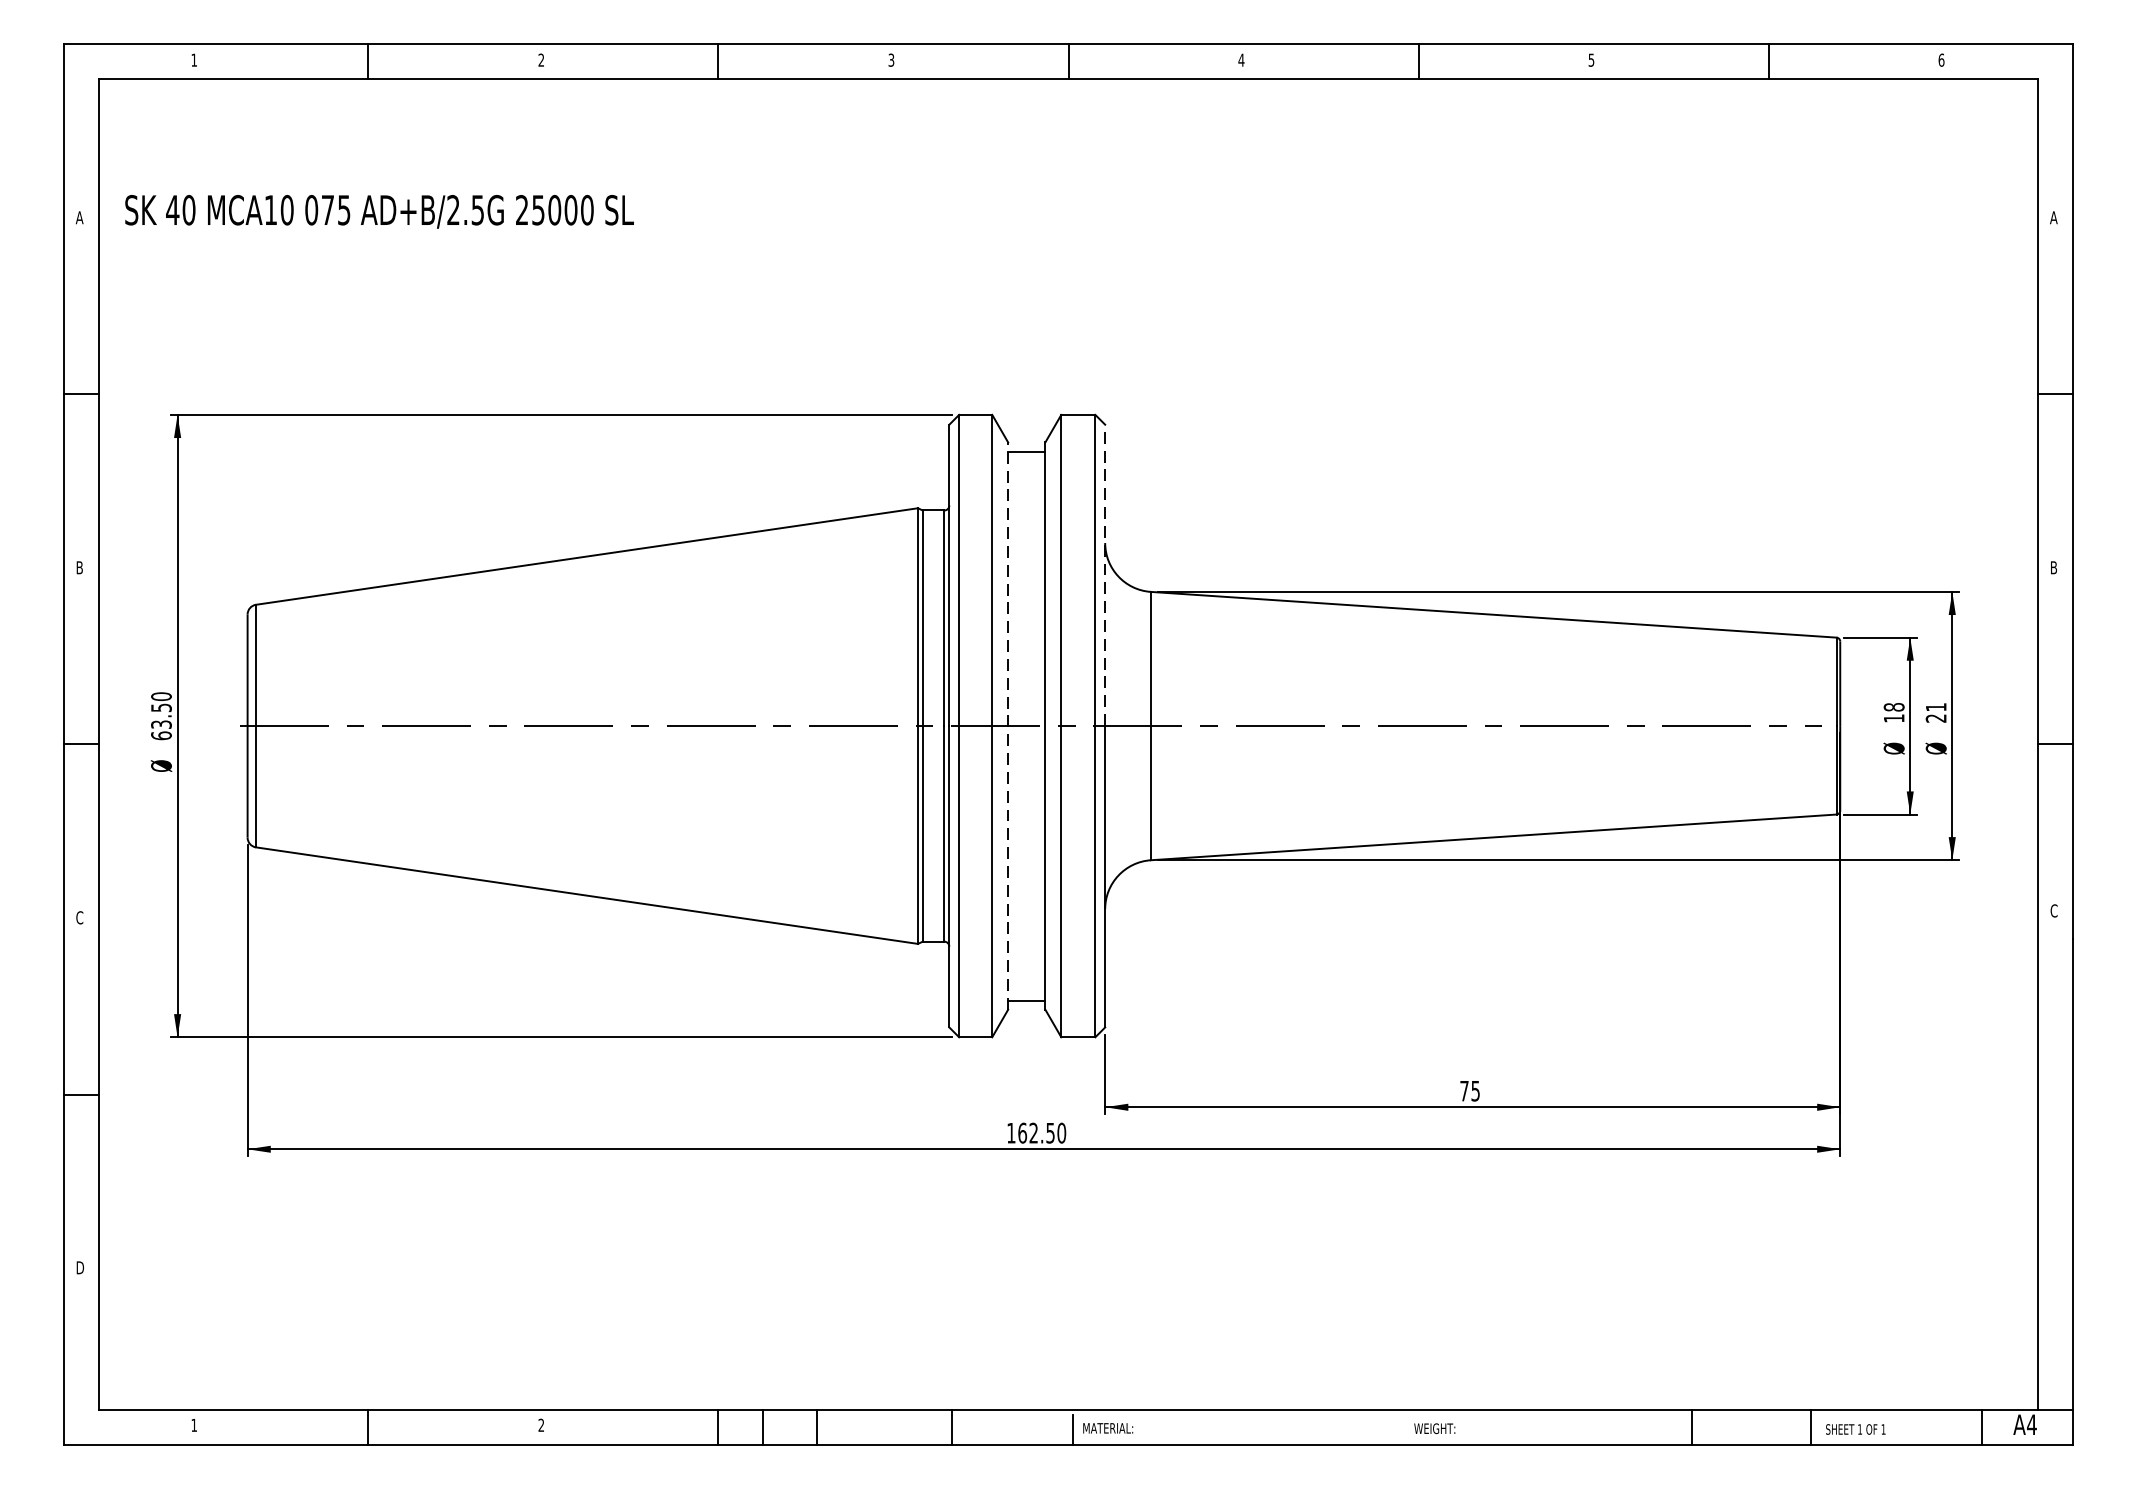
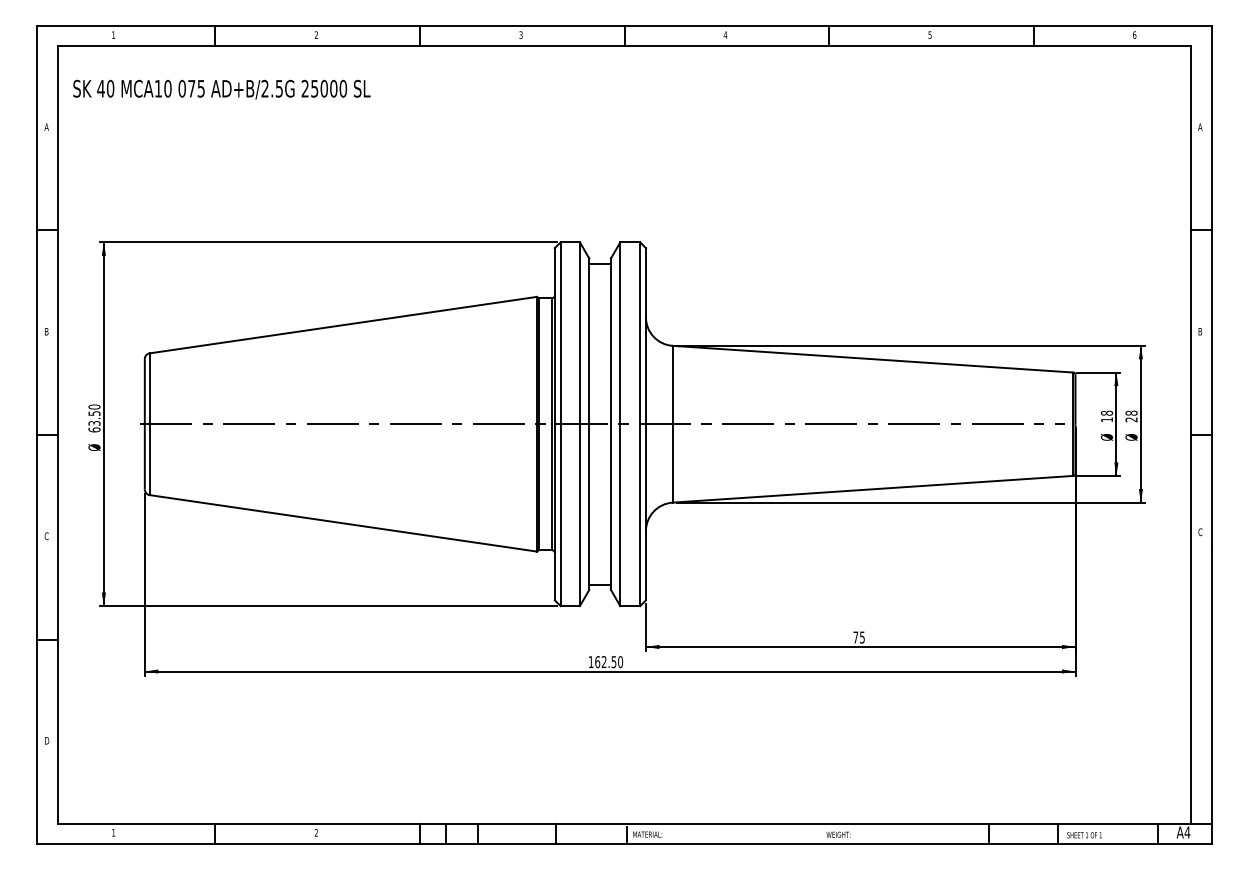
text: (378, 211) -> (221, 89), moved
line: (1104, 574) -> (645, 335), dashed -> solid
text: (1936, 705) -> (1131, 412), 21 -> 28
line: (1008, 726) -> (589, 424), dashed -> solid

